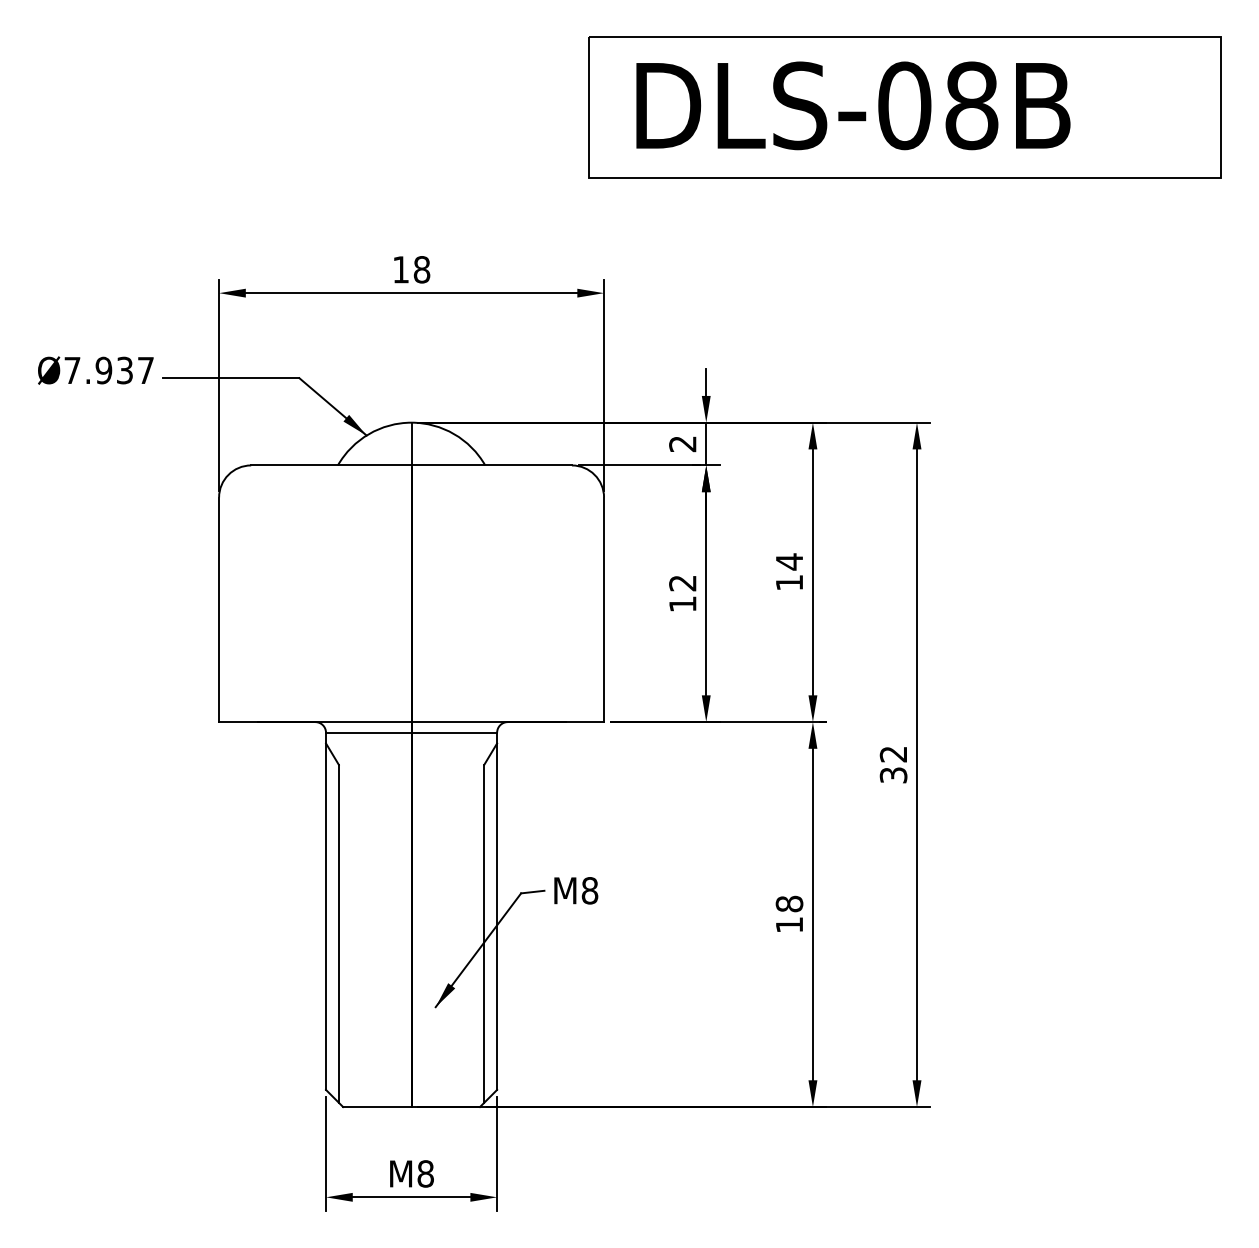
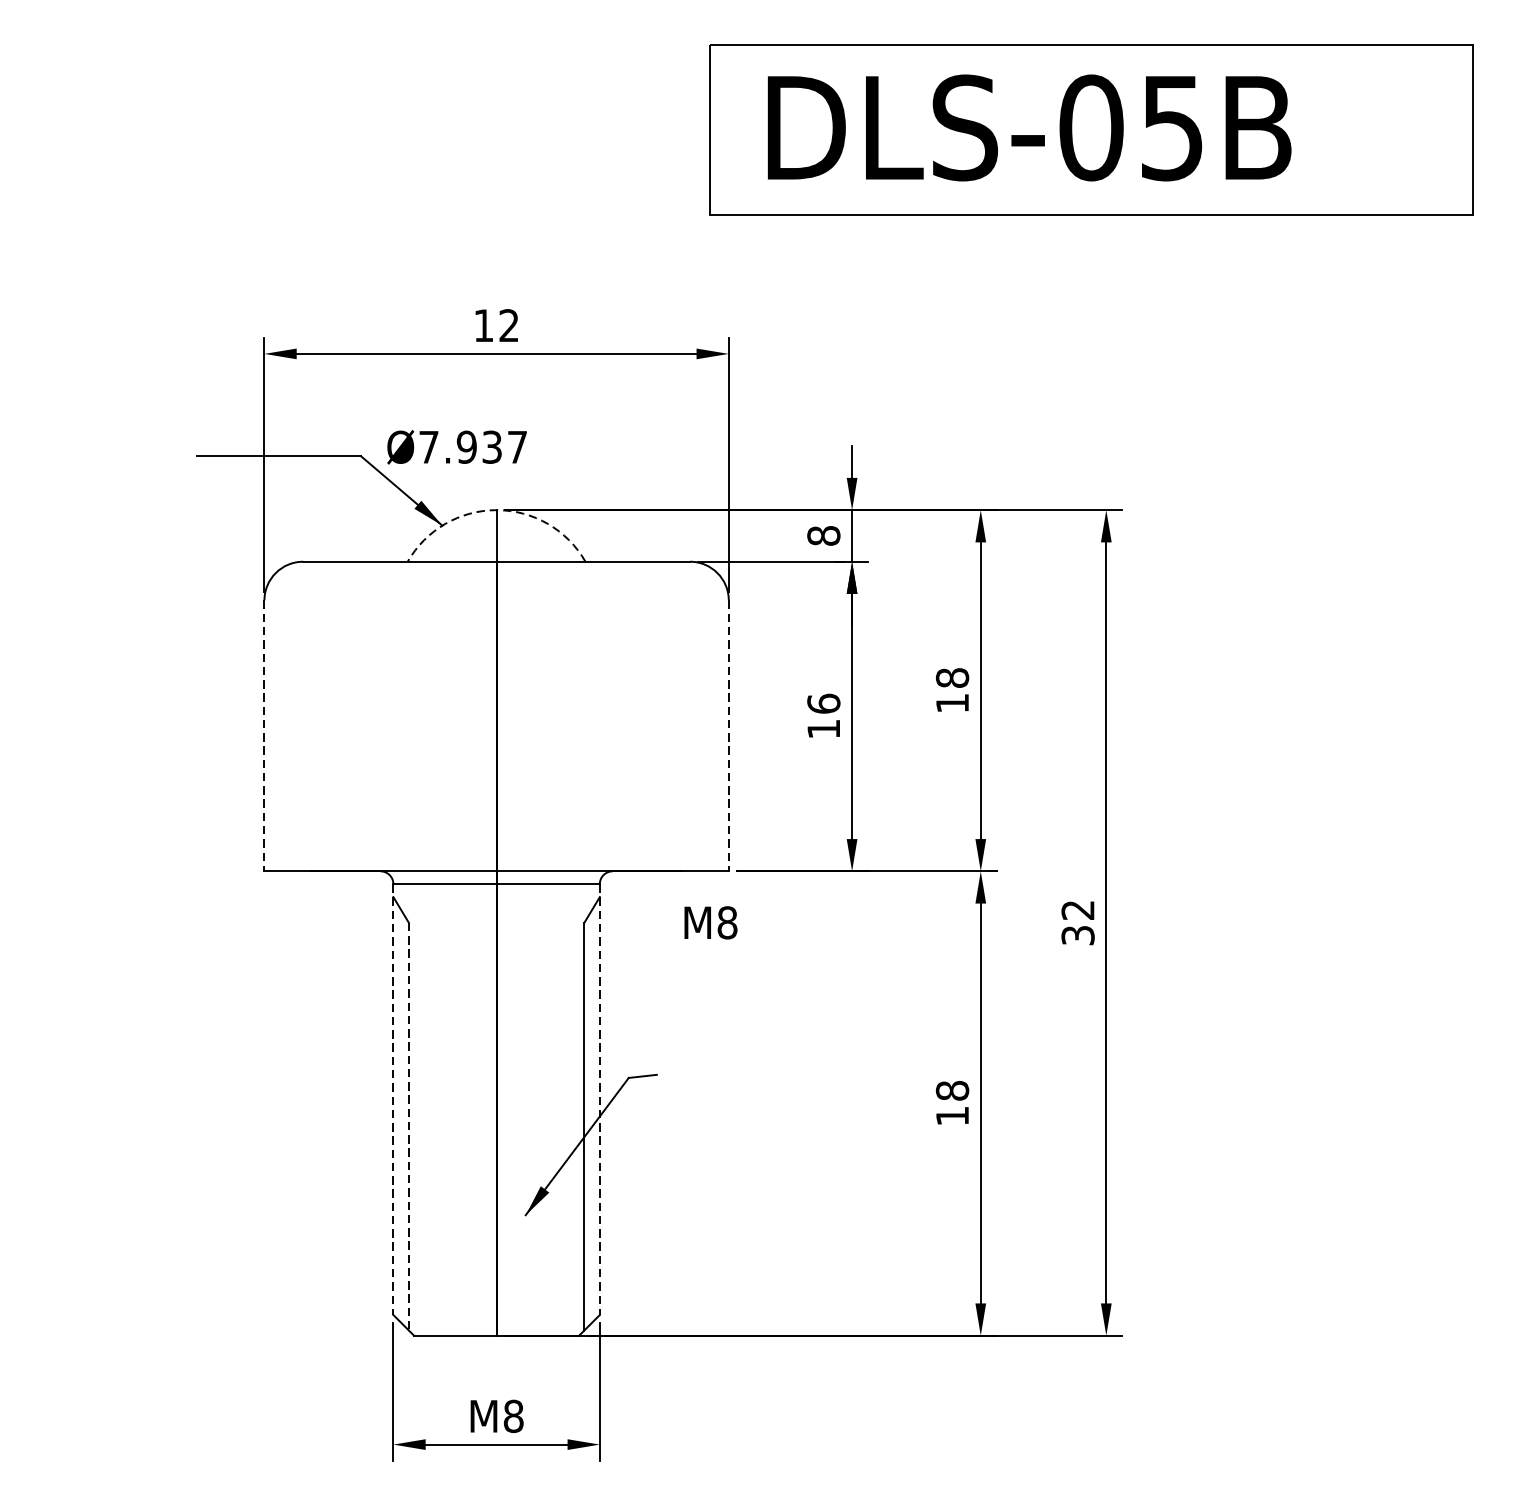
text: (971, 105) -> (1172, 127), DLS-08B -> DLS-05B
text: (421, 269) -> (508, 325), 18 -> 12
text: (95, 370) -> (456, 447), moved
arc: (411, 422) -> (496, 509), solid -> dashed
text: (682, 443) -> (823, 535), 2 -> 8
text: (789, 561) -> (952, 677), 14 -> 18
text: (682, 582) -> (823, 702), 12 -> 16
line: (219, 610) -> (264, 736), solid -> dashed
line: (604, 610) -> (729, 736), solid -> dashed
text: (576, 890) -> (711, 922), moved
line: (326, 911) -> (393, 1099), solid -> dashed
line: (497, 911) -> (600, 1099), solid -> dashed
line: (338, 933) -> (408, 1126), solid -> dashed

